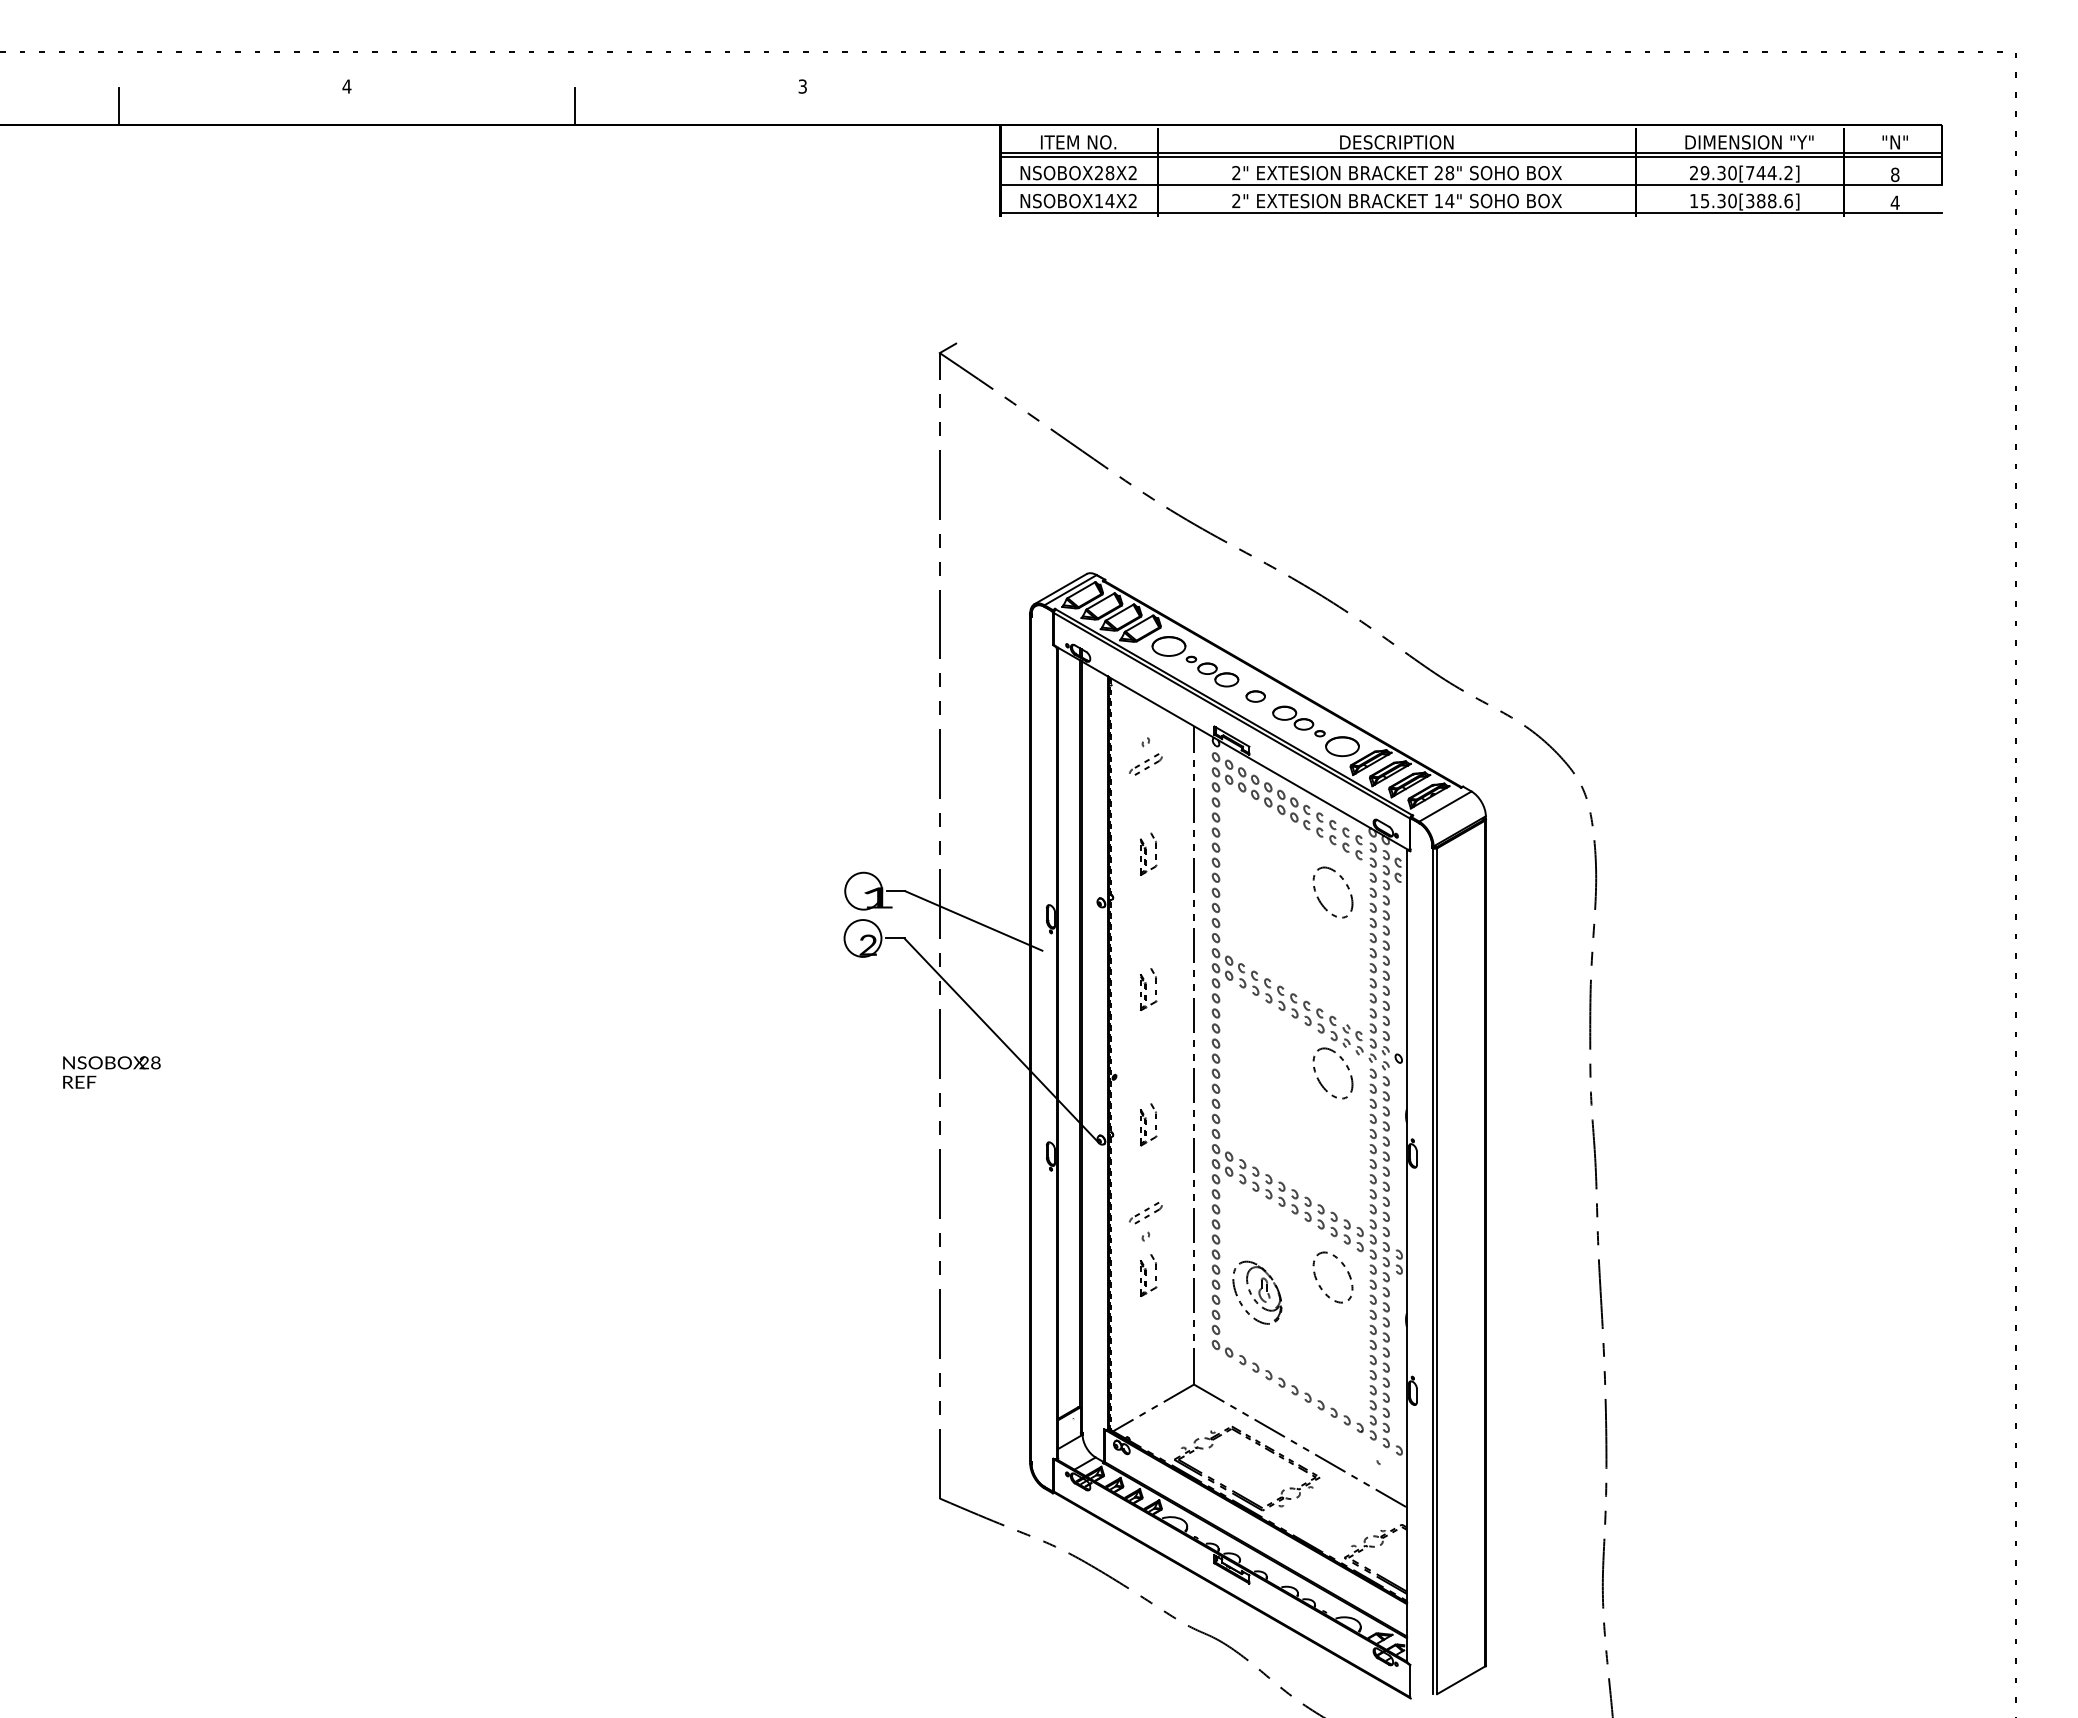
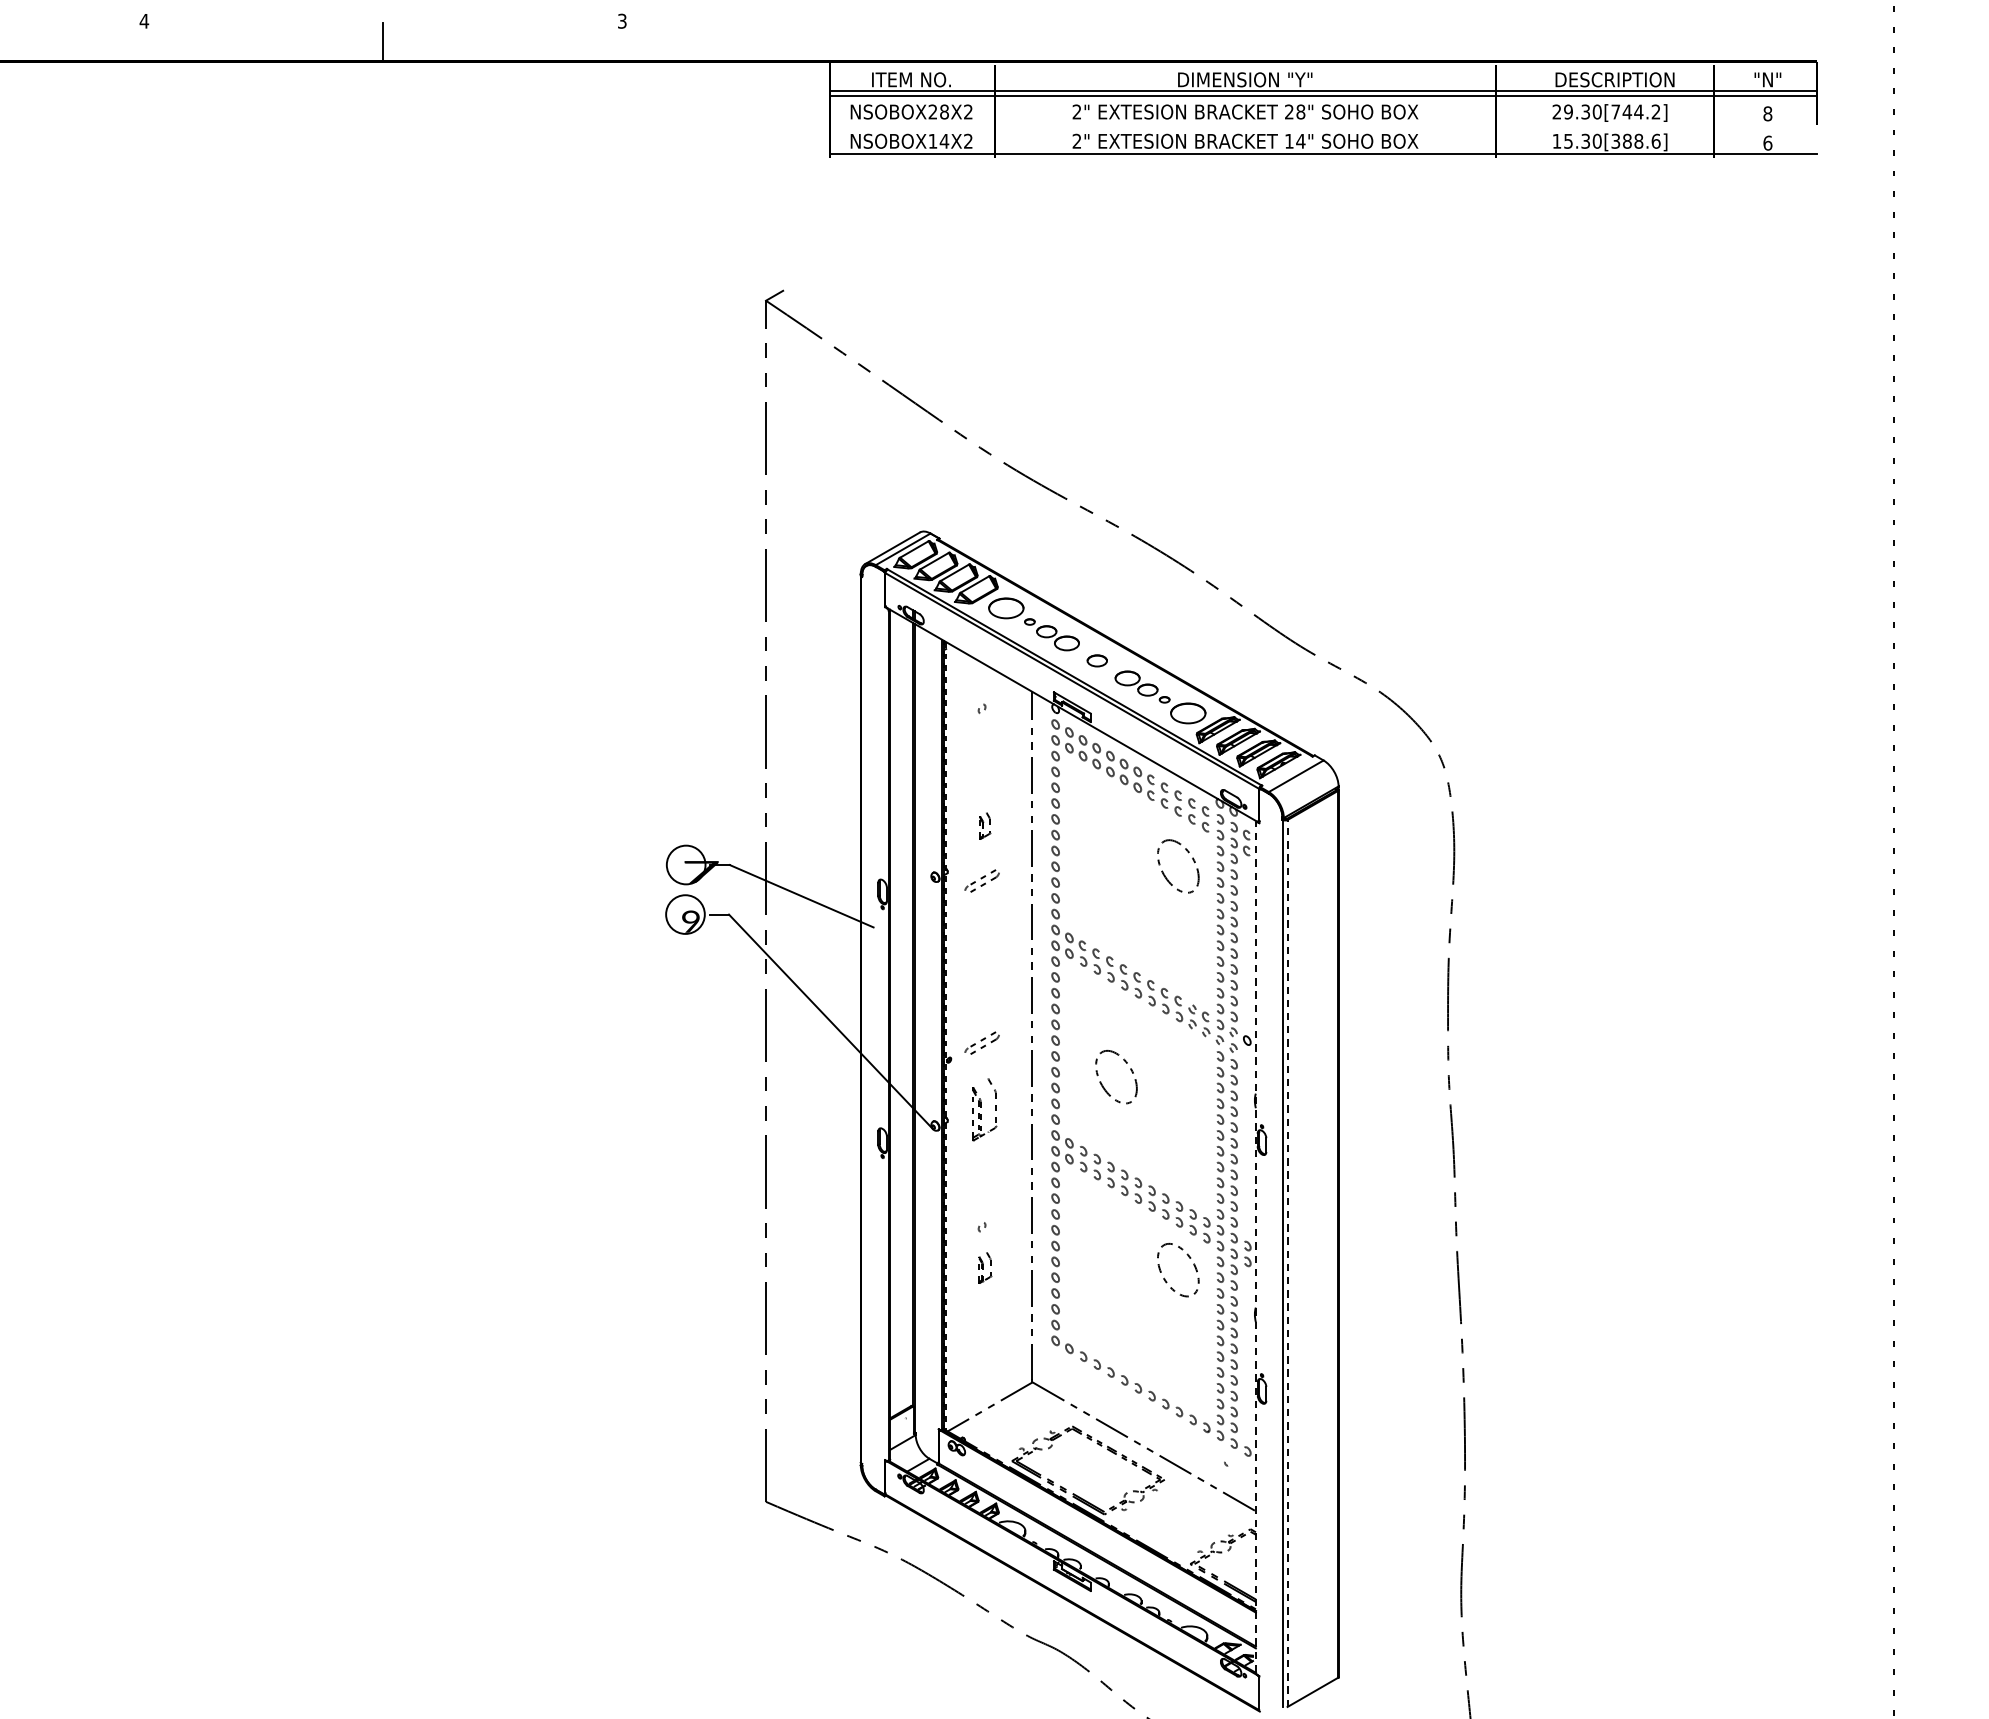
text: (1396, 142) -> (1244, 79), DESCRIPTION -> DIMENSION "Y"
text: (1749, 142) -> (1615, 79), DIMENSION "Y" -> DESCRIPTION
line: (1471, 185) -> (1323, 125), removed
text: (1894, 202) -> (1767, 142), 4 -> 6
part: (1145, 764) -> (981, 881), moved
part: (1148, 853) -> (984, 825), size x0.6
text: (878, 897) -> (701, 871), 1 -> 7
text: (867, 945) -> (690, 921), 2 -> 9
part: (1148, 989) -> (984, 968), removed
part: (1321, 1082) -> (1104, 1086), moved
part: (1148, 1124) -> (984, 1109), size x1.4
part: (1145, 1213) -> (981, 1043), moved
line: (1407, 1256) -> (1256, 1248), solid -> dashed
line: (1437, 1271) -> (1287, 1263), solid -> dashed
part: (1148, 1275) -> (984, 1267), size x0.7
part: (1257, 1292) -> (1099, 1285), removed

